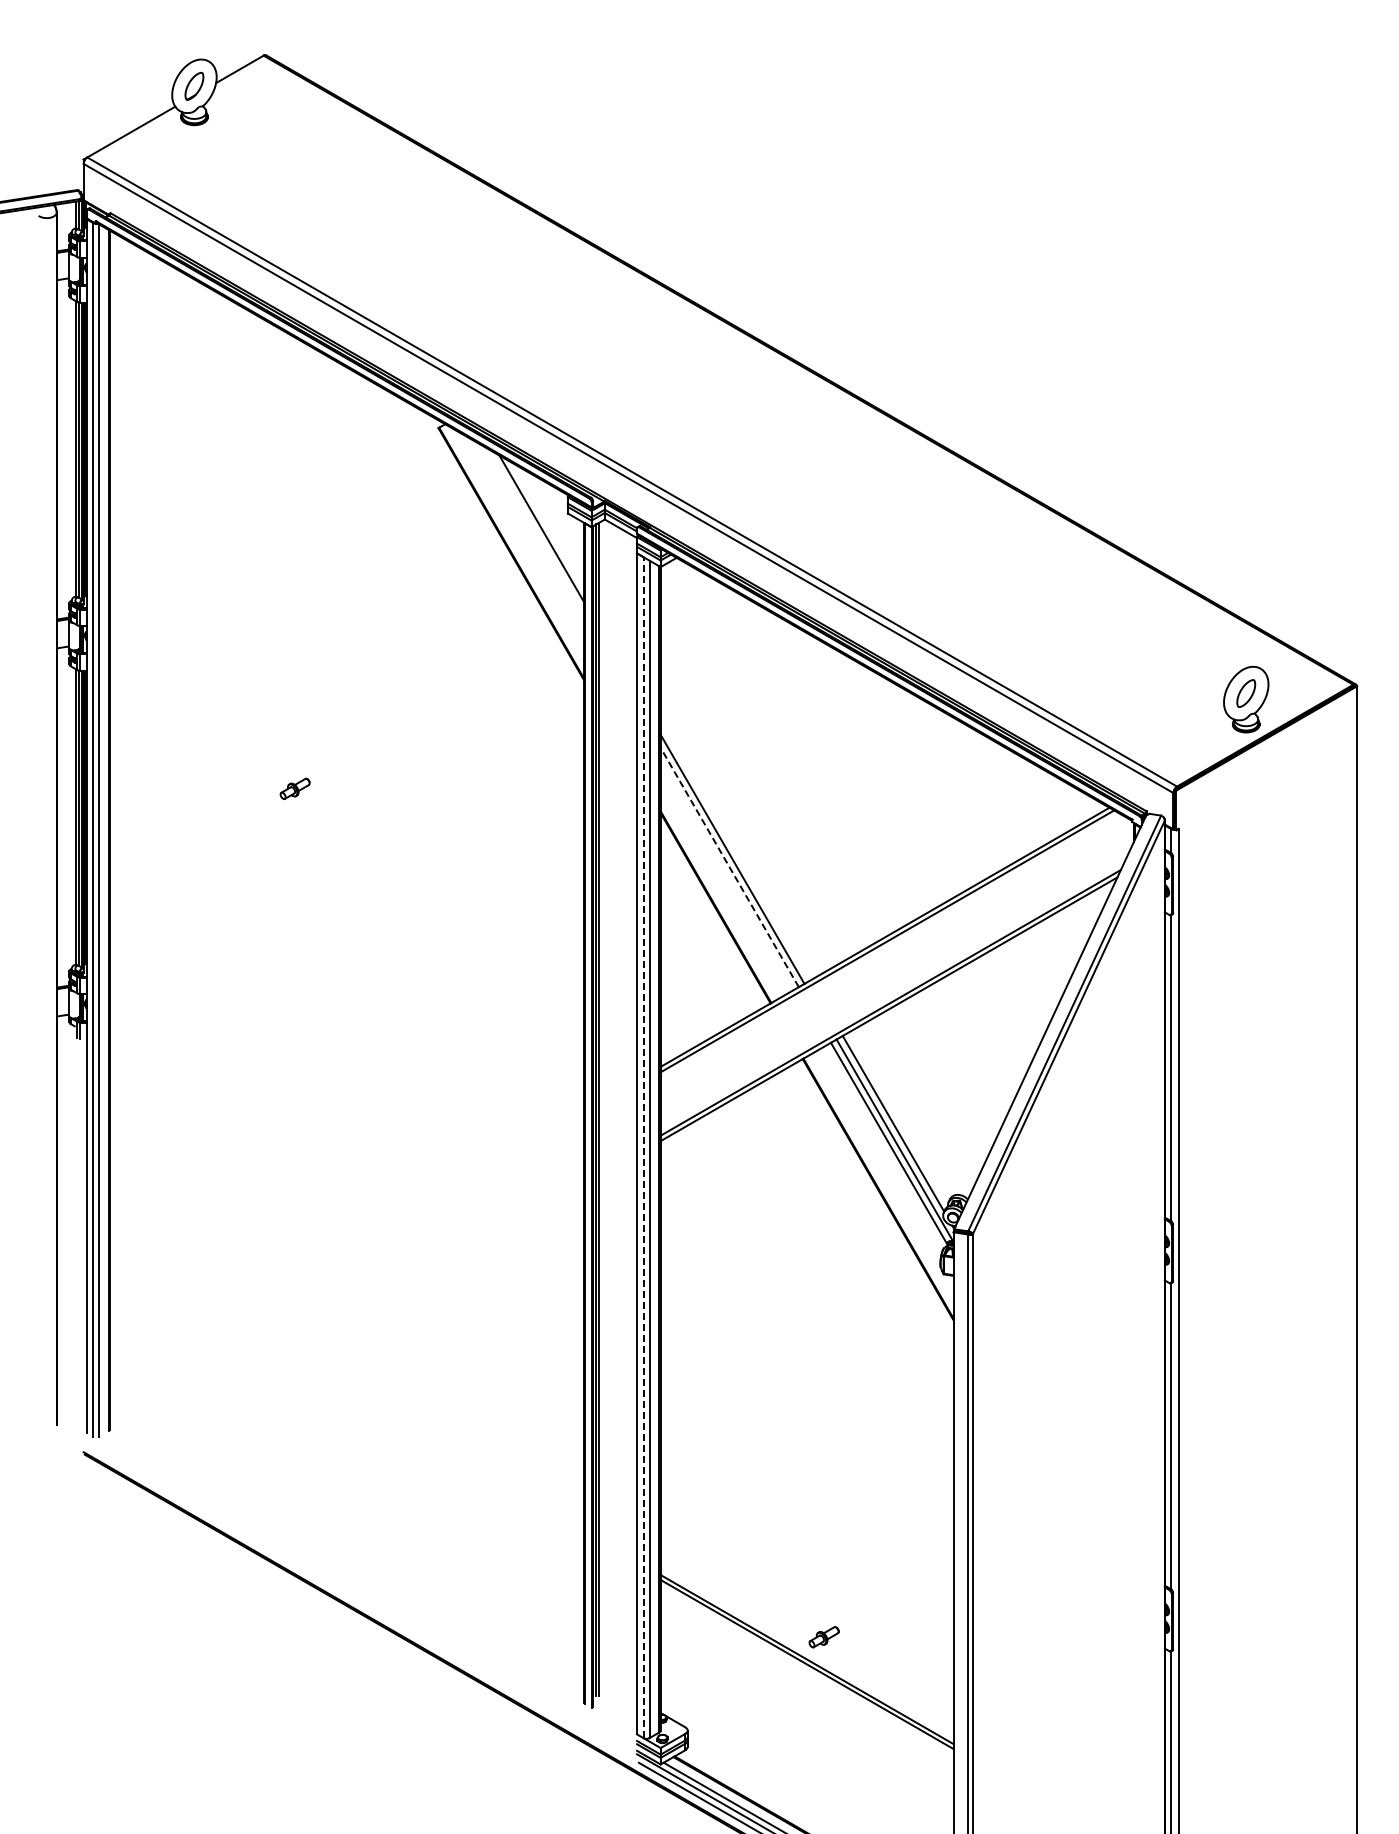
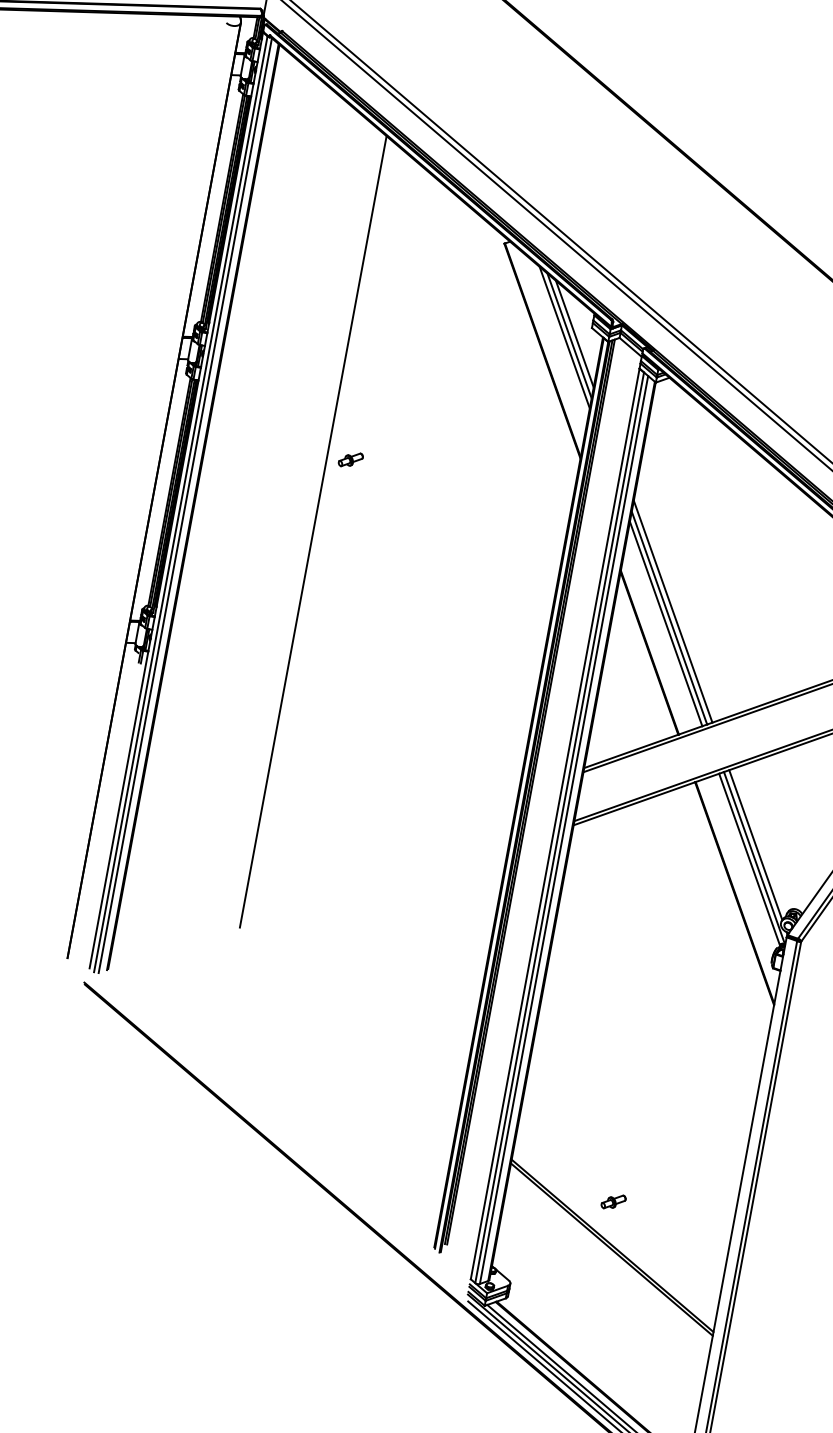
line: (547, 524) -> (574, 333), added
line: (535, 531) -> (564, 337), added
part: (294, 788) -> (350, 459), moved
line: (265, 833) -> (313, 531), added
line: (735, 850) -> (673, 611), added
line: (729, 866) -> (666, 623), dashed -> solid
line: (643, 1147) -> (559, 827), dashed -> solid
part: (823, 1637) -> (613, 1202), moved

